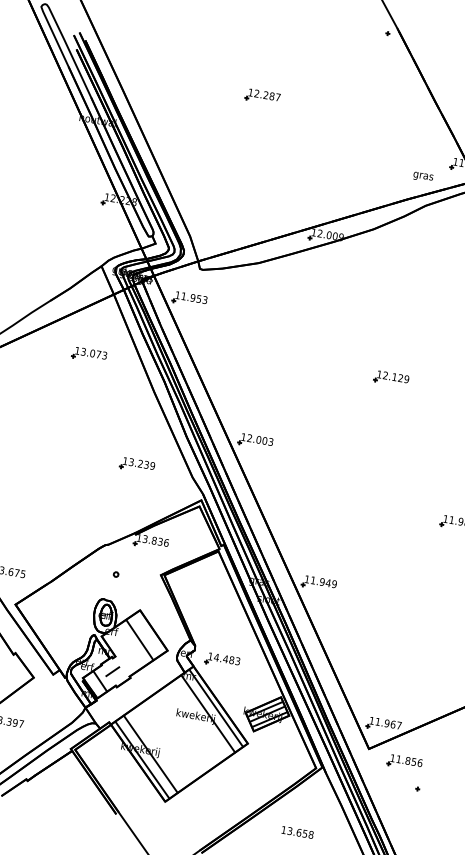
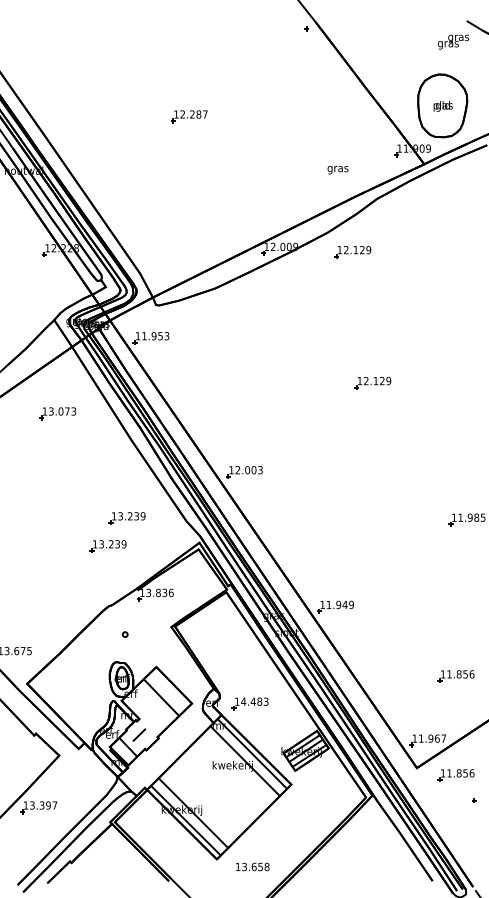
text: (422, 177) -> (337, 170), moved
part: (393, 252) -> (352, 252), added
part: (114, 488) -> (107, 546), added
part: (420, 668) -> (455, 676), added
text: (297, 832) -> (252, 866), moved

